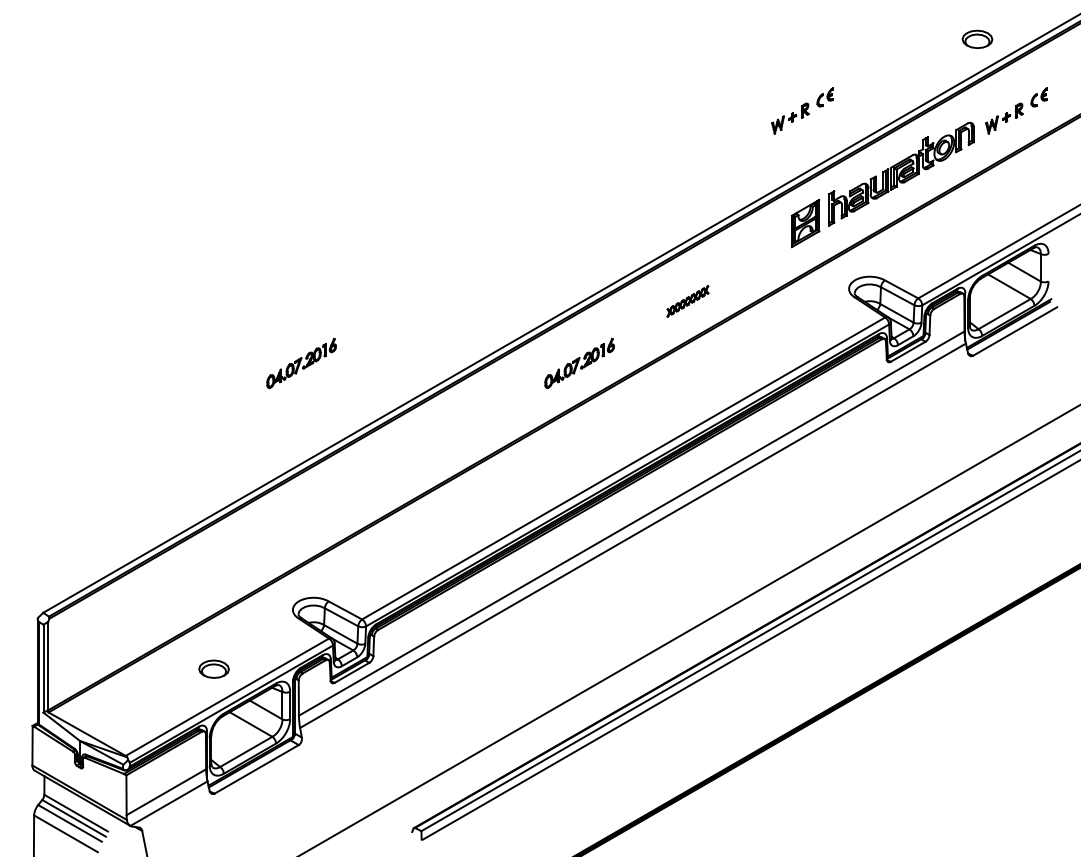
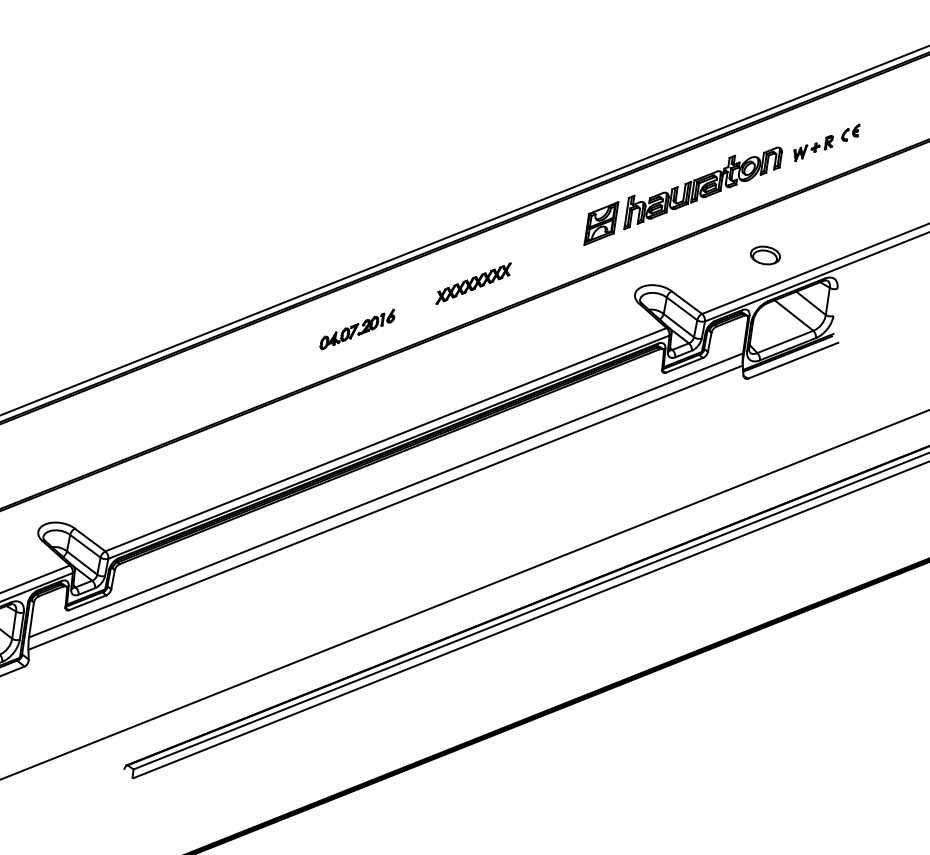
part: (977, 39) -> (765, 255), moved
part: (802, 110) -> (614, 111), removed
part: (687, 301) -> (473, 283), size x1.67
part: (301, 362) -> (82, 288), removed

